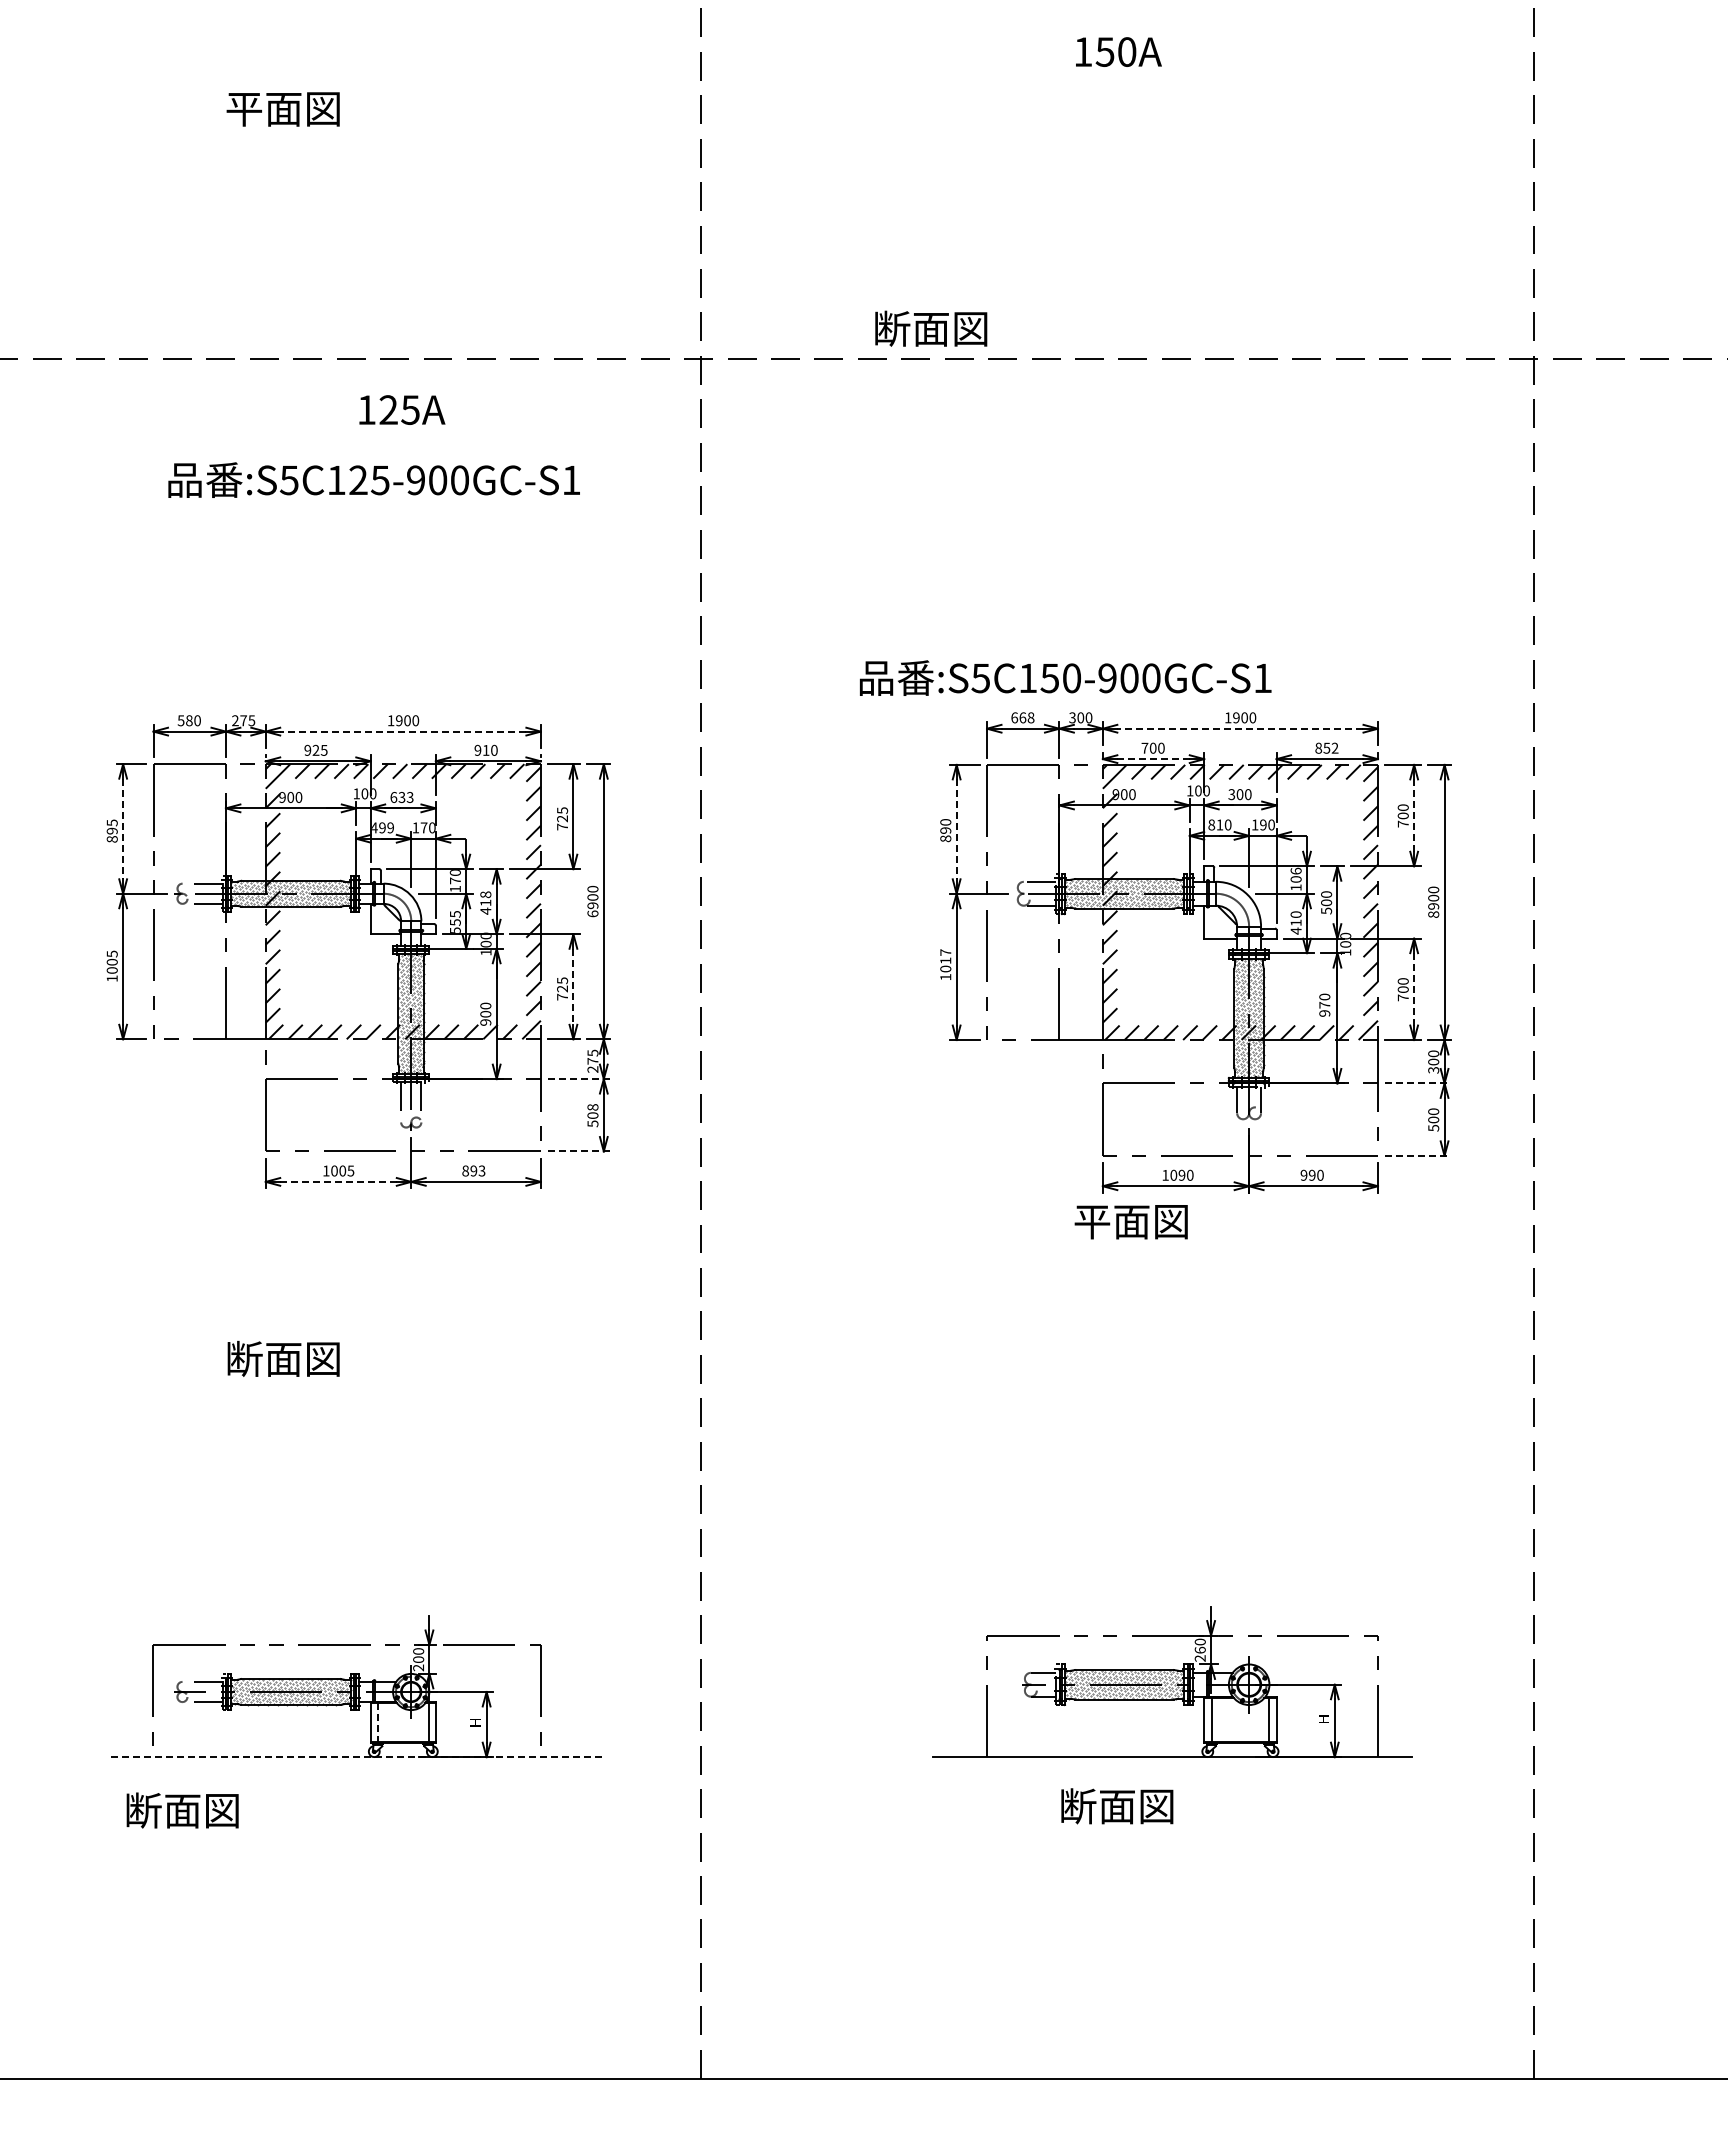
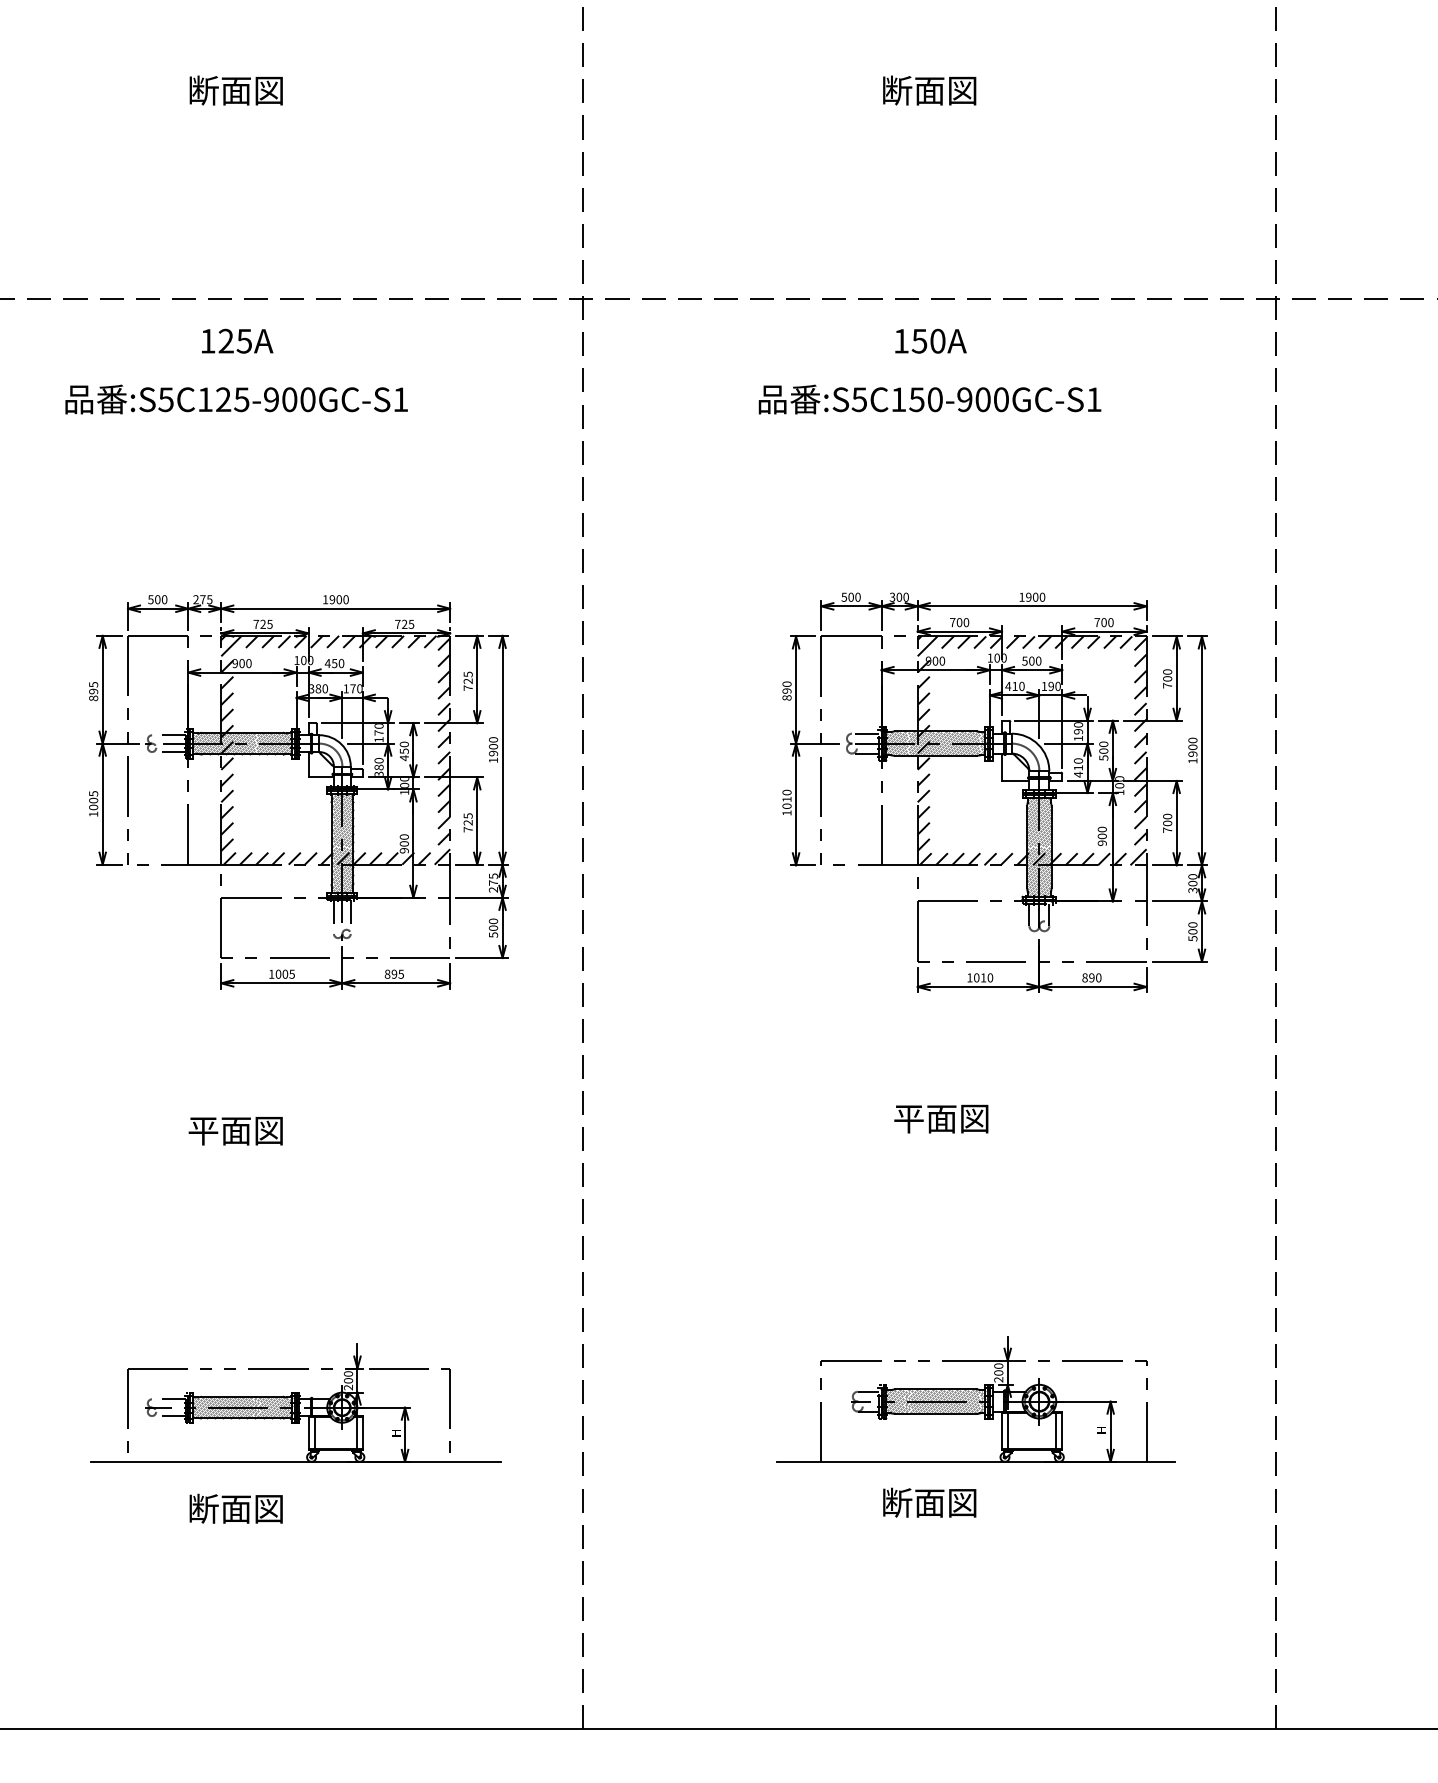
text: (1118, 51) -> (930, 340), moved
text: (244, 108) -> (203, 90), 平面図 -> 断面図
text: (931, 328) -> (929, 90), moved
text: (402, 409) -> (237, 340), moved
text: (373, 479) -> (236, 399), moved
text: (1065, 677) -> (929, 399), moved
text: (1022, 717) -> (850, 597), 668 -> 500
text: (189, 720) -> (157, 599), 580 -> 500
line: (1239, 728) -> (1031, 606), dashed -> solid
line: (402, 731) -> (335, 608), dashed -> solid
text: (1326, 747) -> (1103, 621), 852 -> 700
text: (307, 749) -> (256, 623), 925 -> 725
text: (485, 749) -> (404, 623), 910 -> 725
line: (1153, 759) -> (959, 631), dashed -> solid
text: (1231, 794) -> (1024, 661), 300 -> 500
text: (401, 796) -> (334, 662), 633 -> 450
line: (1414, 816) -> (1176, 679), dashed -> solid
text: (1211, 824) -> (1008, 686), 810 -> 410
text: (383, 827) -> (319, 688), 499 -> 380
line: (123, 829) -> (102, 690), dashed -> solid
line: (956, 829) -> (795, 690), dashed -> solid
text: (1295, 874) -> (1077, 727), 106 -> 190
text: (485, 898) -> (404, 747), 418 -> 450
text: (592, 913) -> (493, 760), 6900 -> 1900
text: (1433, 914) -> (1192, 760), 8900 -> 1900
text: (454, 921) -> (378, 766), 555 -> 380
text: (945, 952) -> (786, 792), 1017 -> 1010
line: (573, 987) -> (477, 821), dashed -> solid
line: (1414, 989) -> (1176, 823), dashed -> solid
text: (1324, 1004) -> (1102, 835), 970 -> 900
line: (579, 1079) -> (482, 898), dashed -> solid
line: (1418, 1083) -> (1180, 901), dashed -> solid
text: (593, 1107) -> (493, 921), 508 -> 500
line: (579, 1151) -> (482, 958), dashed -> solid
line: (1418, 1155) -> (1180, 961), dashed -> solid
text: (482, 1170) -> (401, 973), 893 -> 895
text: (1181, 1174) -> (983, 977), 1090 -> 1010
text: (1303, 1175) -> (1084, 978), 990 -> 890
line: (339, 1181) -> (282, 983), dashed -> solid
text: (1130, 1222) -> (940, 1119), moved
text: (244, 1358) -> (203, 1130), 断面図 -> 平面図
text: (1199, 1649) -> (998, 1372), 260 -> 200
line: (378, 1723) -> (315, 1433), dashed -> solid
line: (354, 1757) -> (295, 1462), dashed -> solid
text: (182, 1810) -> (236, 1508), moved

